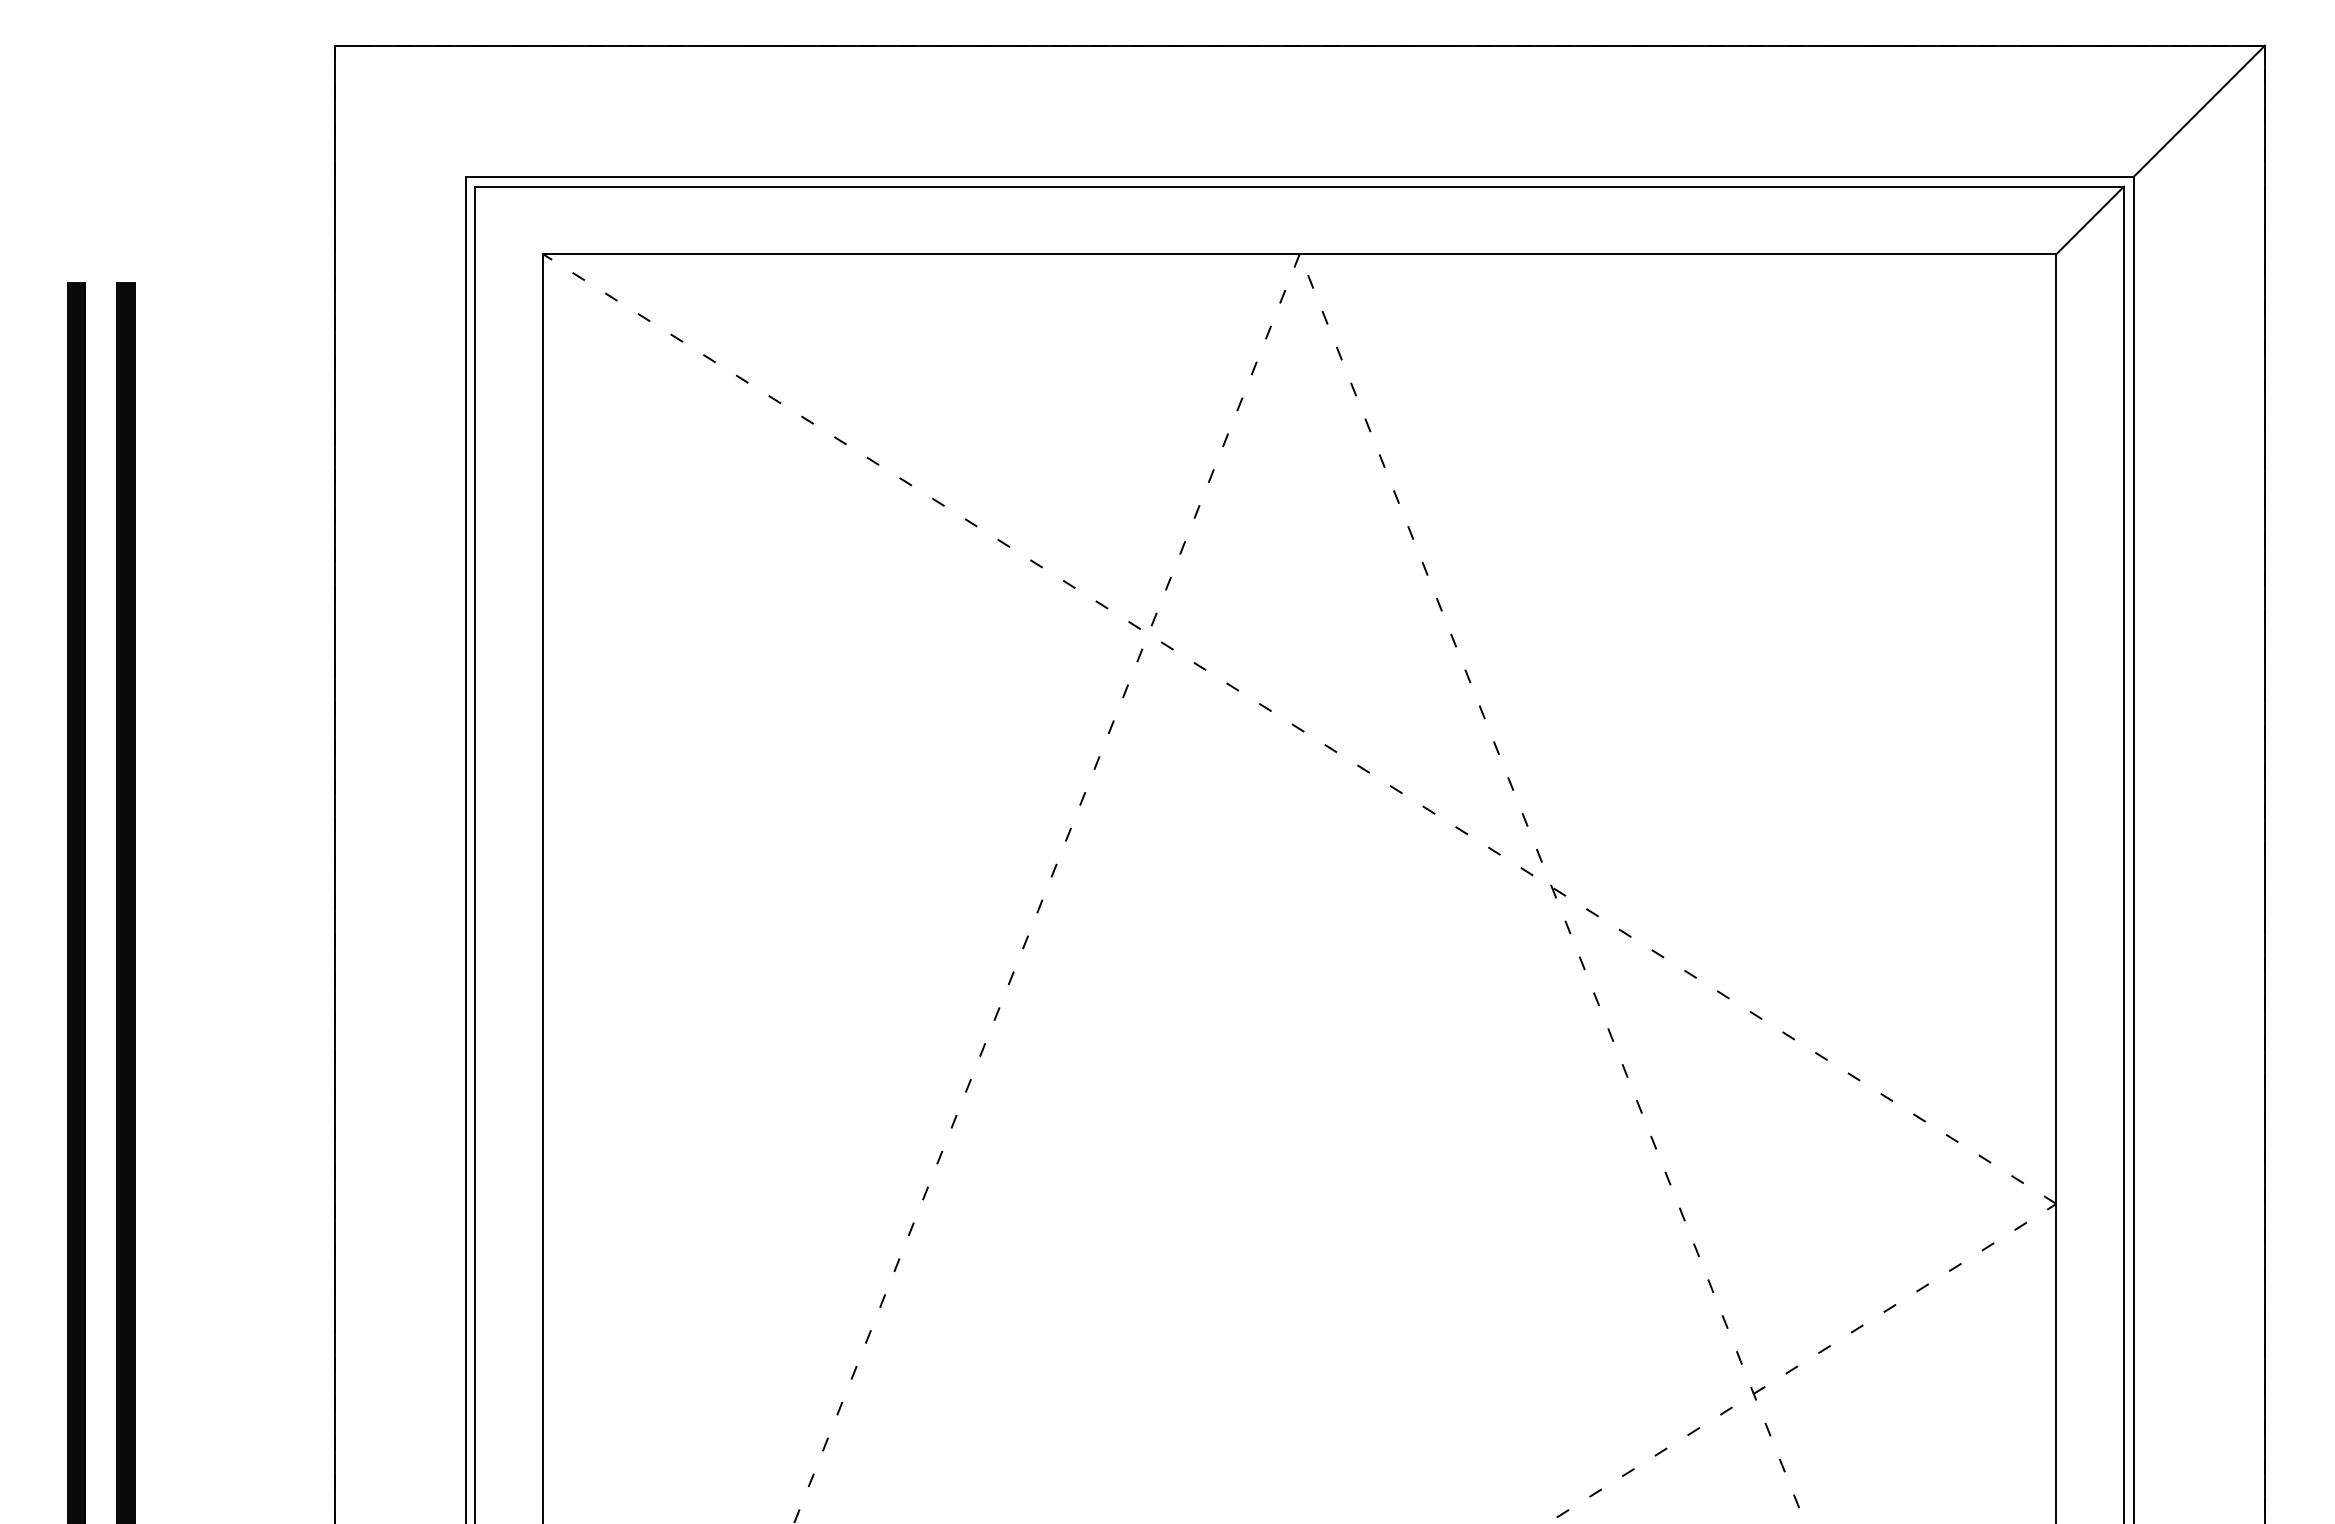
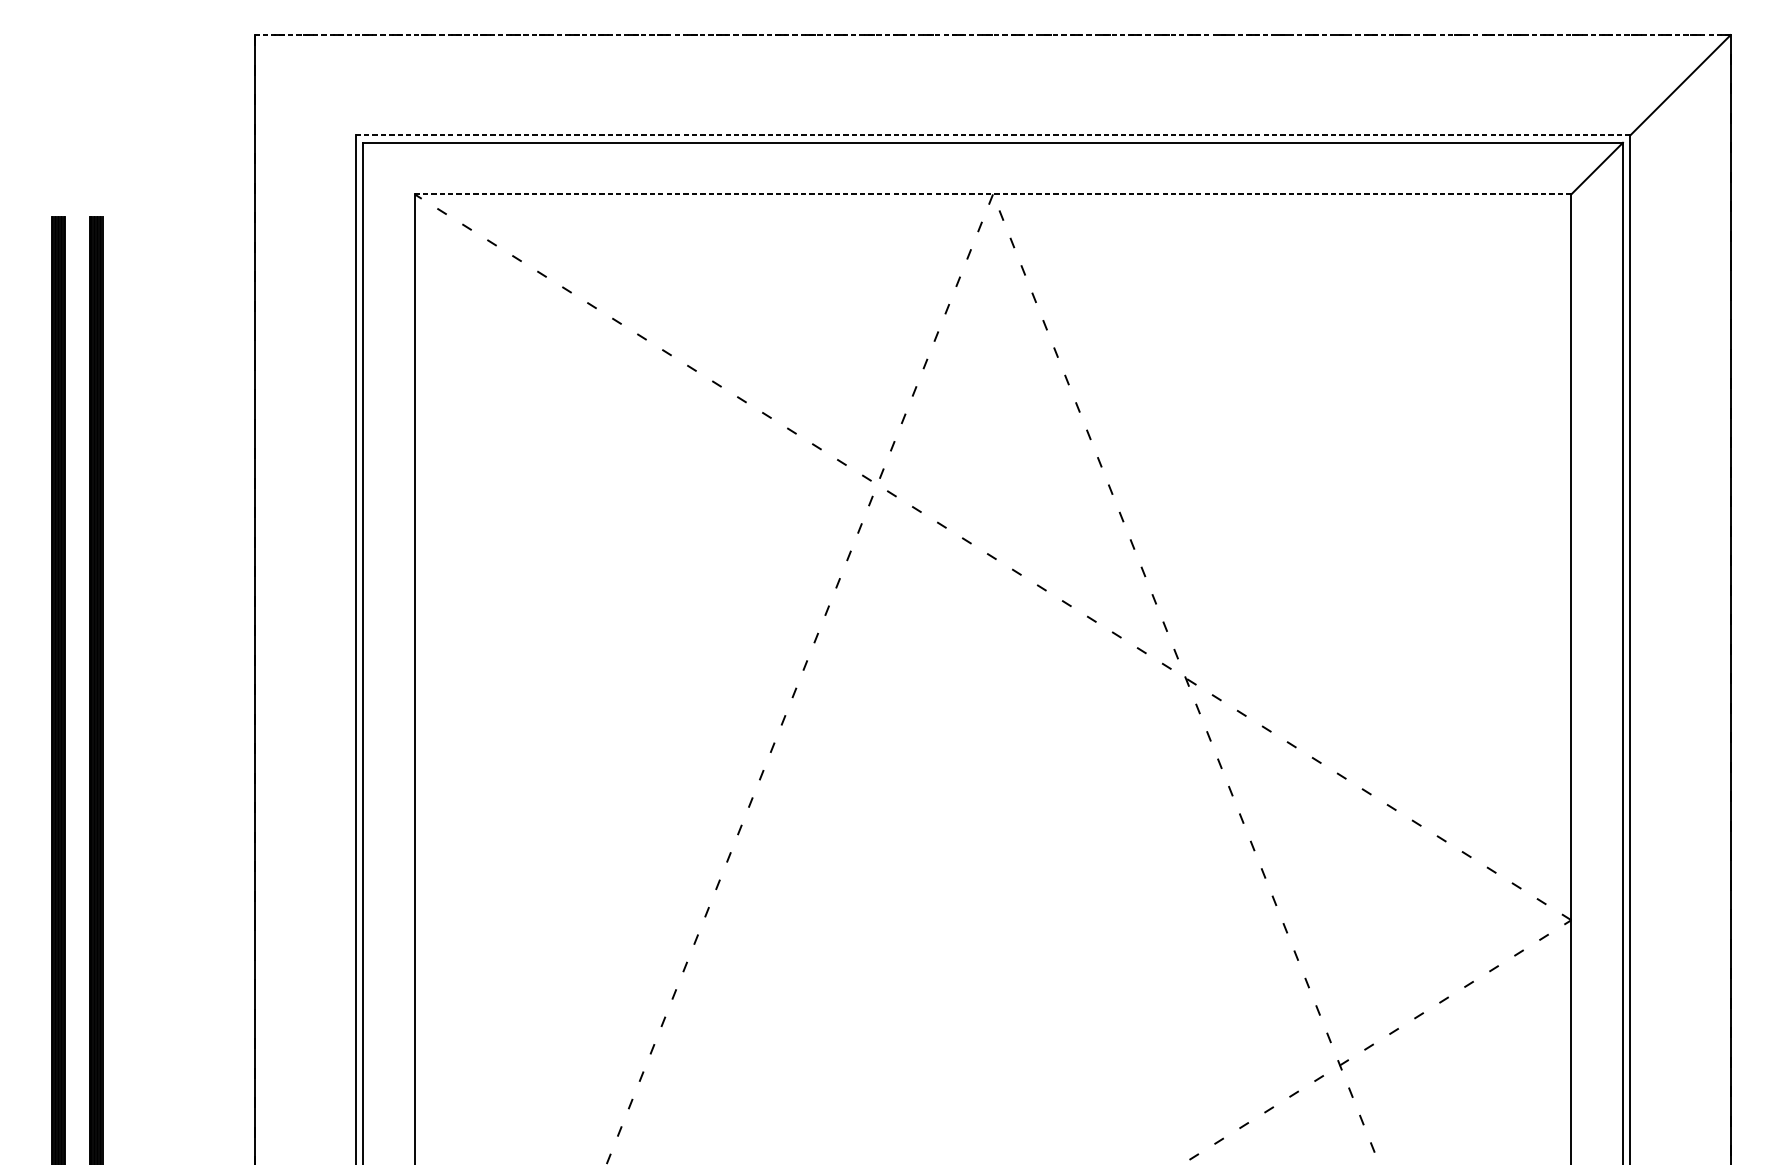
line: (1299, 45) -> (992, 34), solid -> dashed
line: (1299, 176) -> (992, 135), solid -> dashed
line: (1299, 254) -> (992, 194), solid -> dashed

